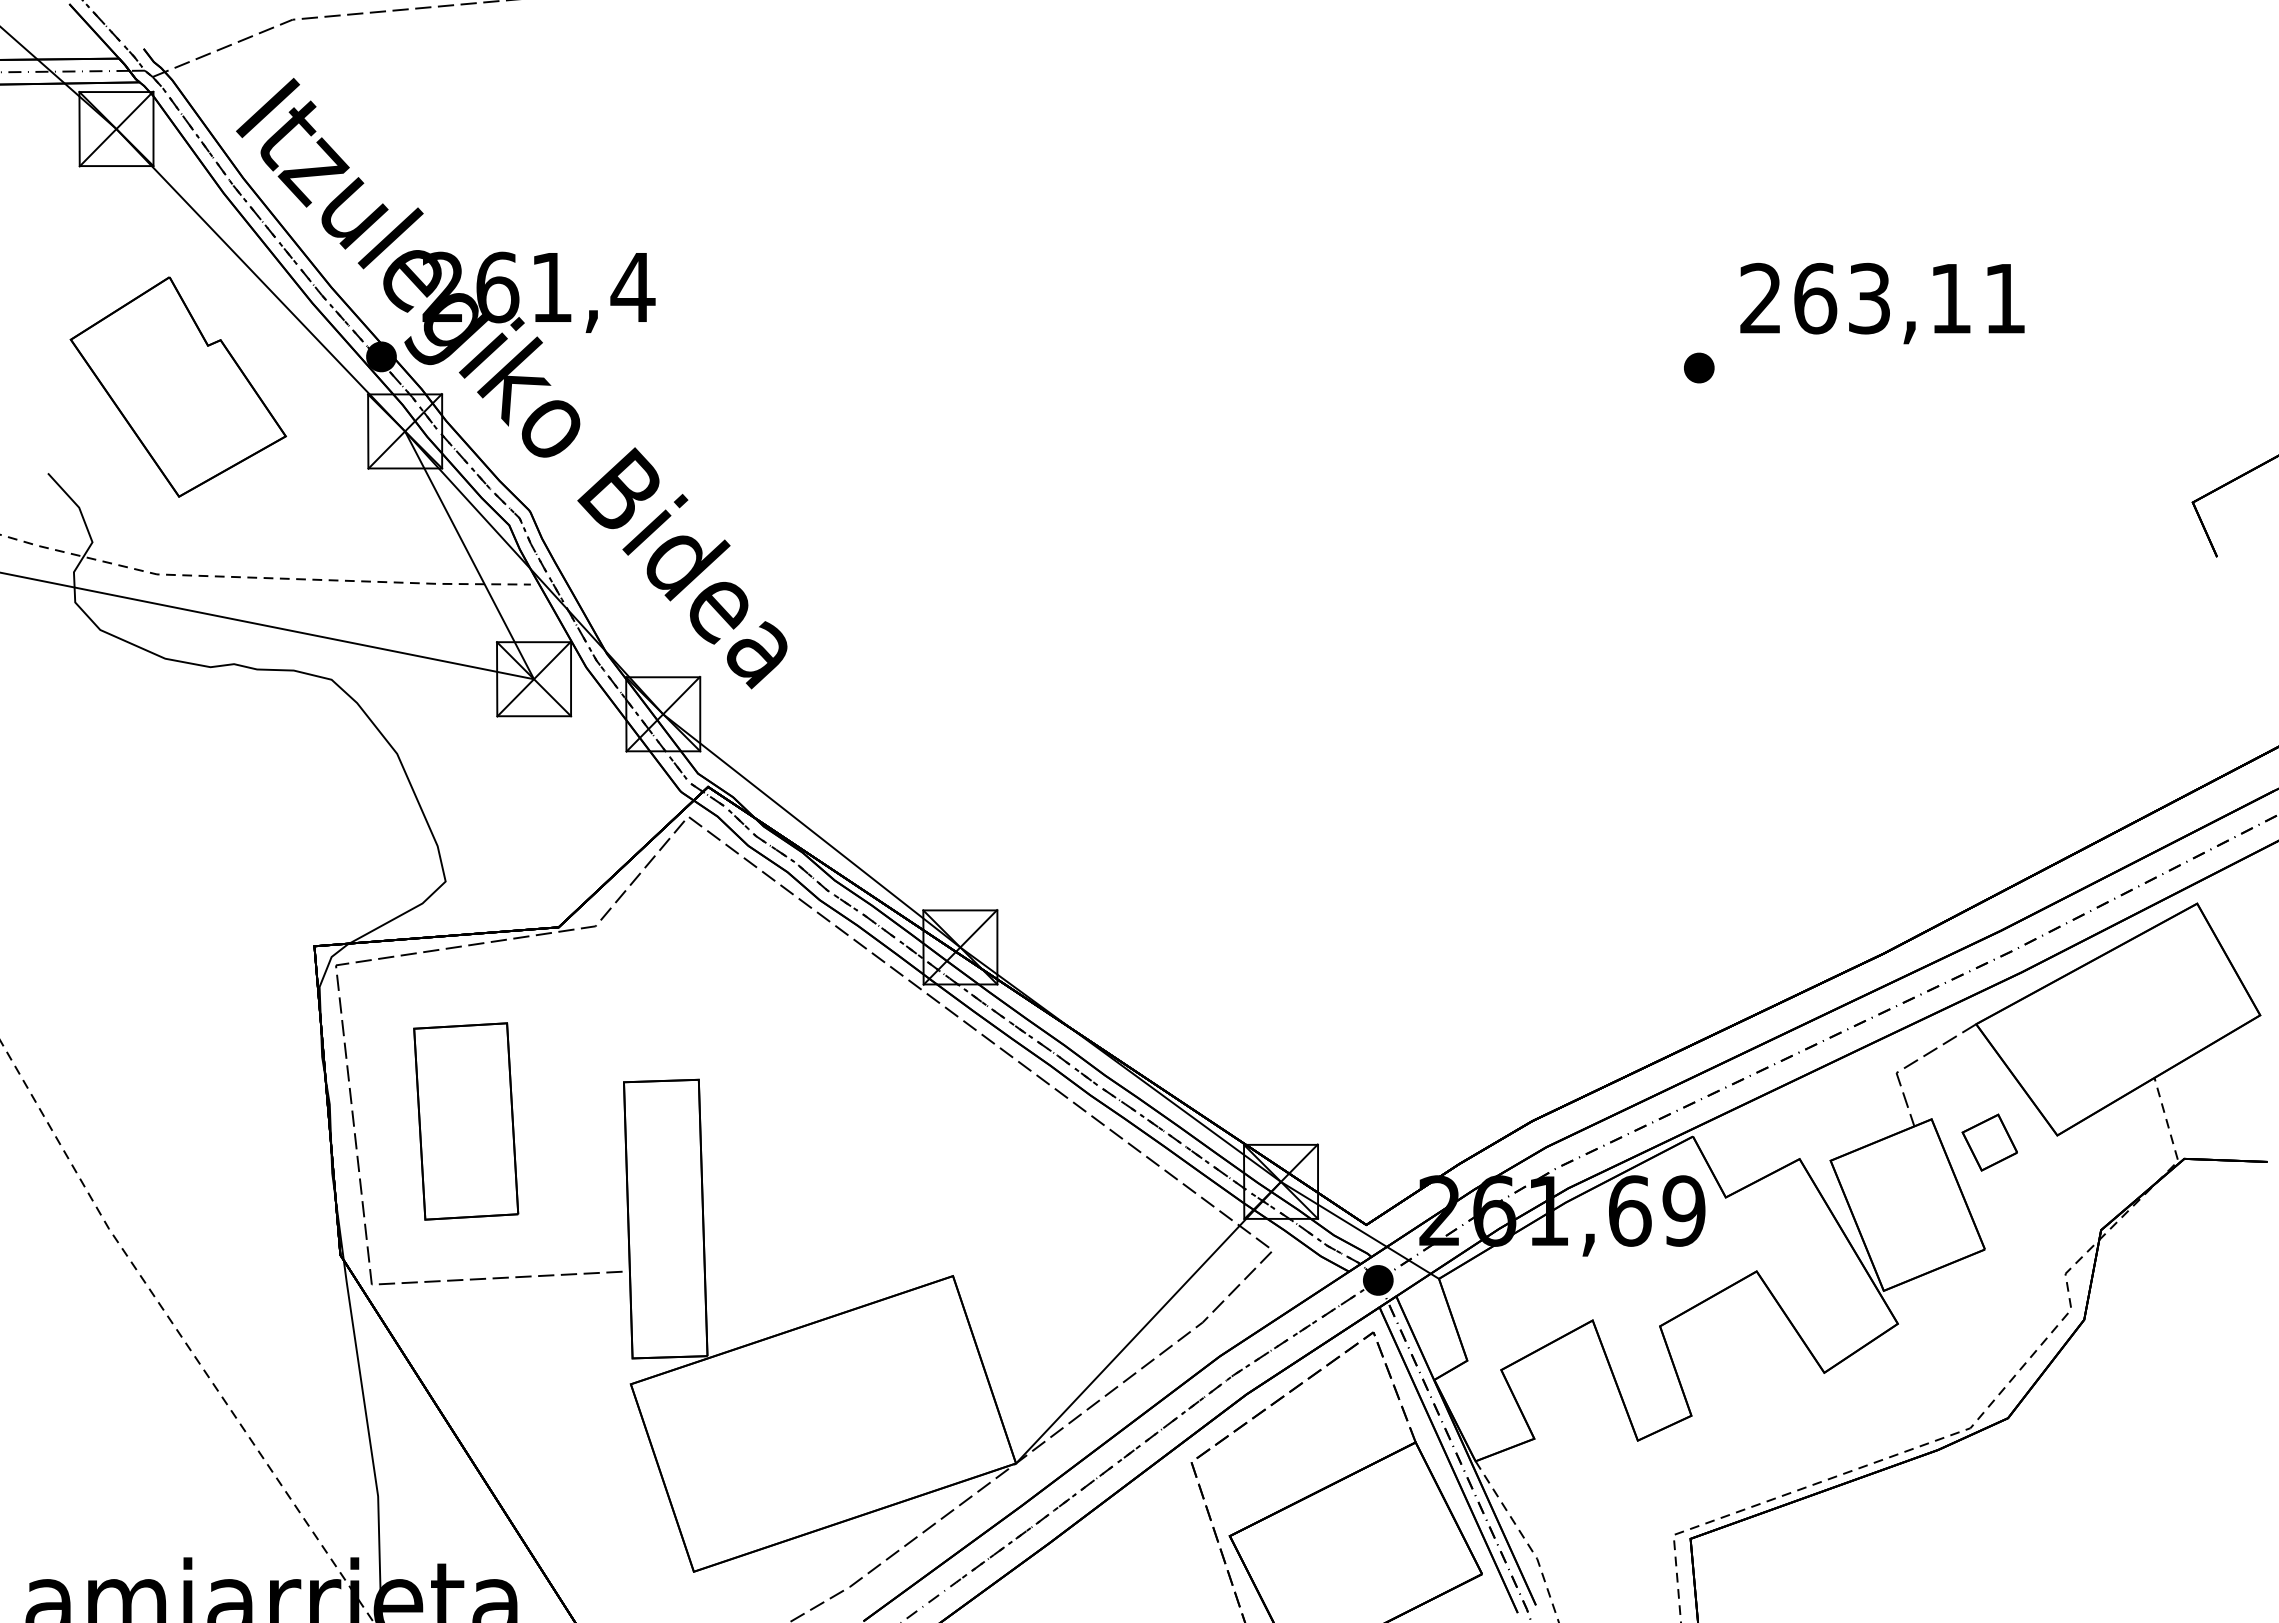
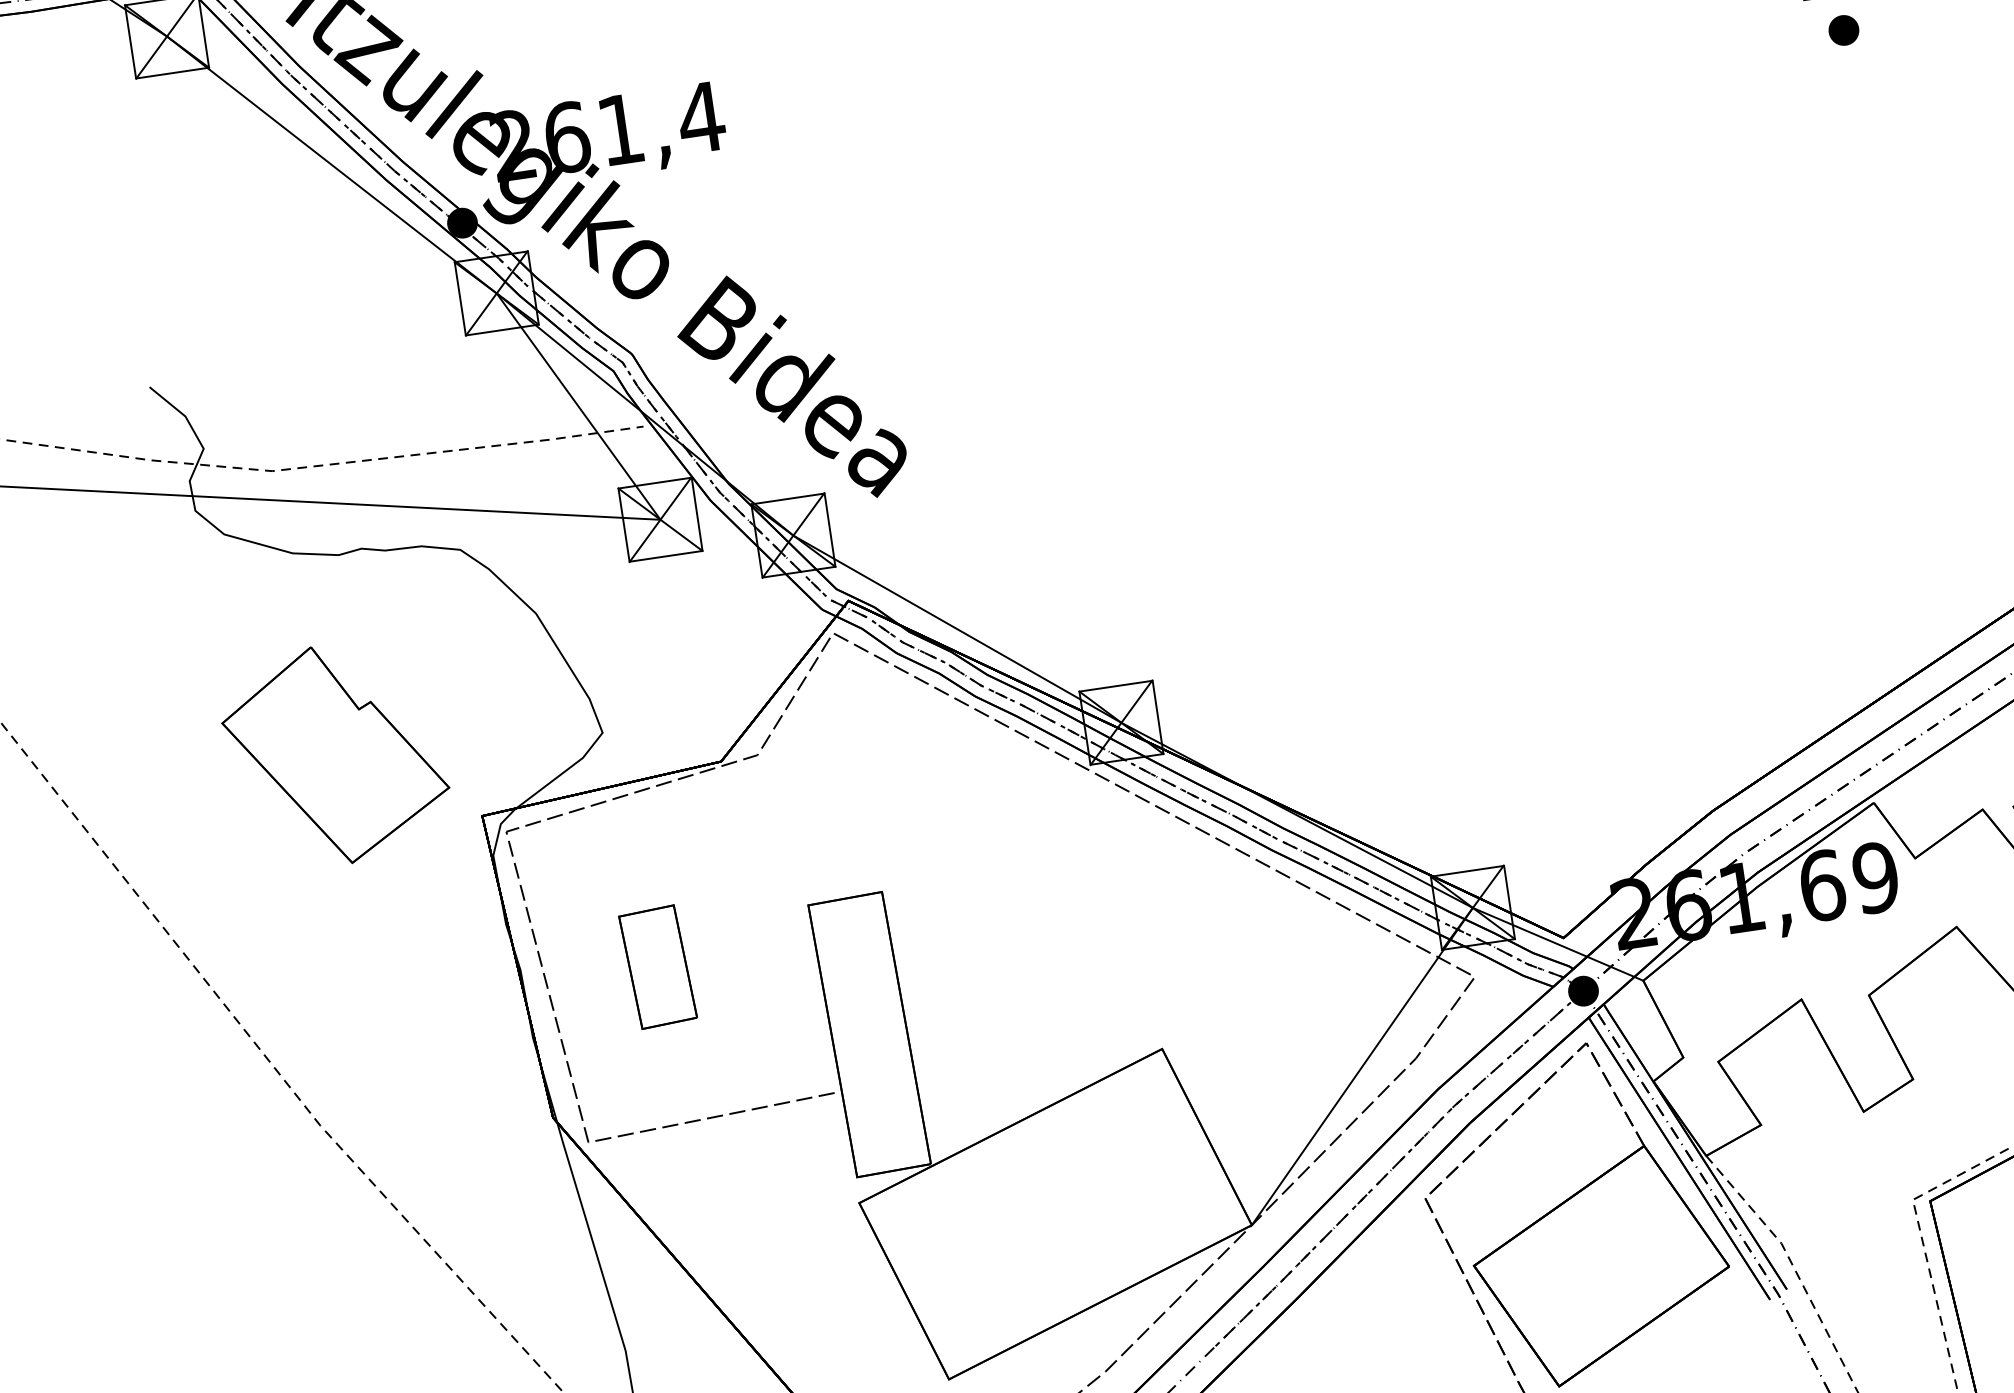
part: (1699, 367) -> (1844, 29), moved
part: (177, 386) -> (334, 754), moved
part: (466, 1121) -> (658, 967), size x0.6

